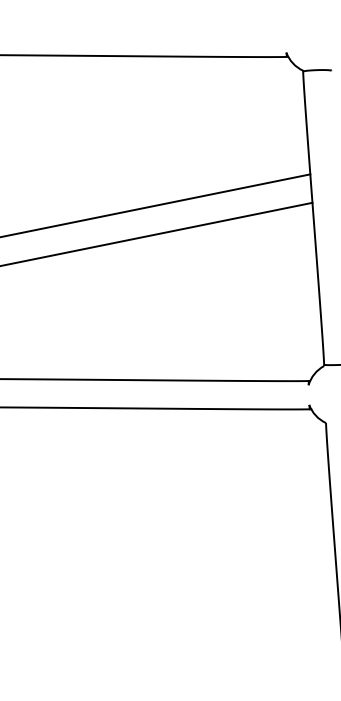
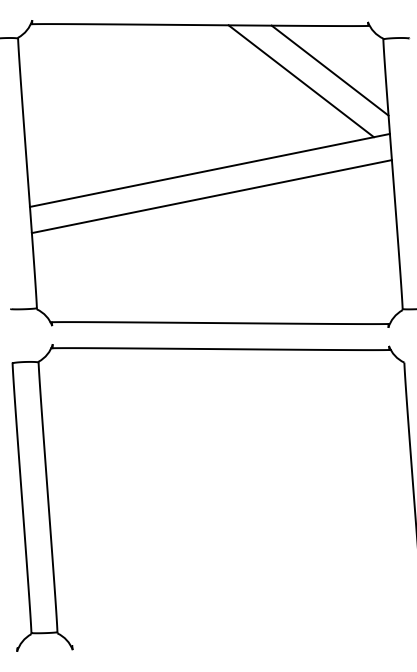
line: (244, 105) -> (329, 70), added
line: (213, 117) -> (300, 81), added

